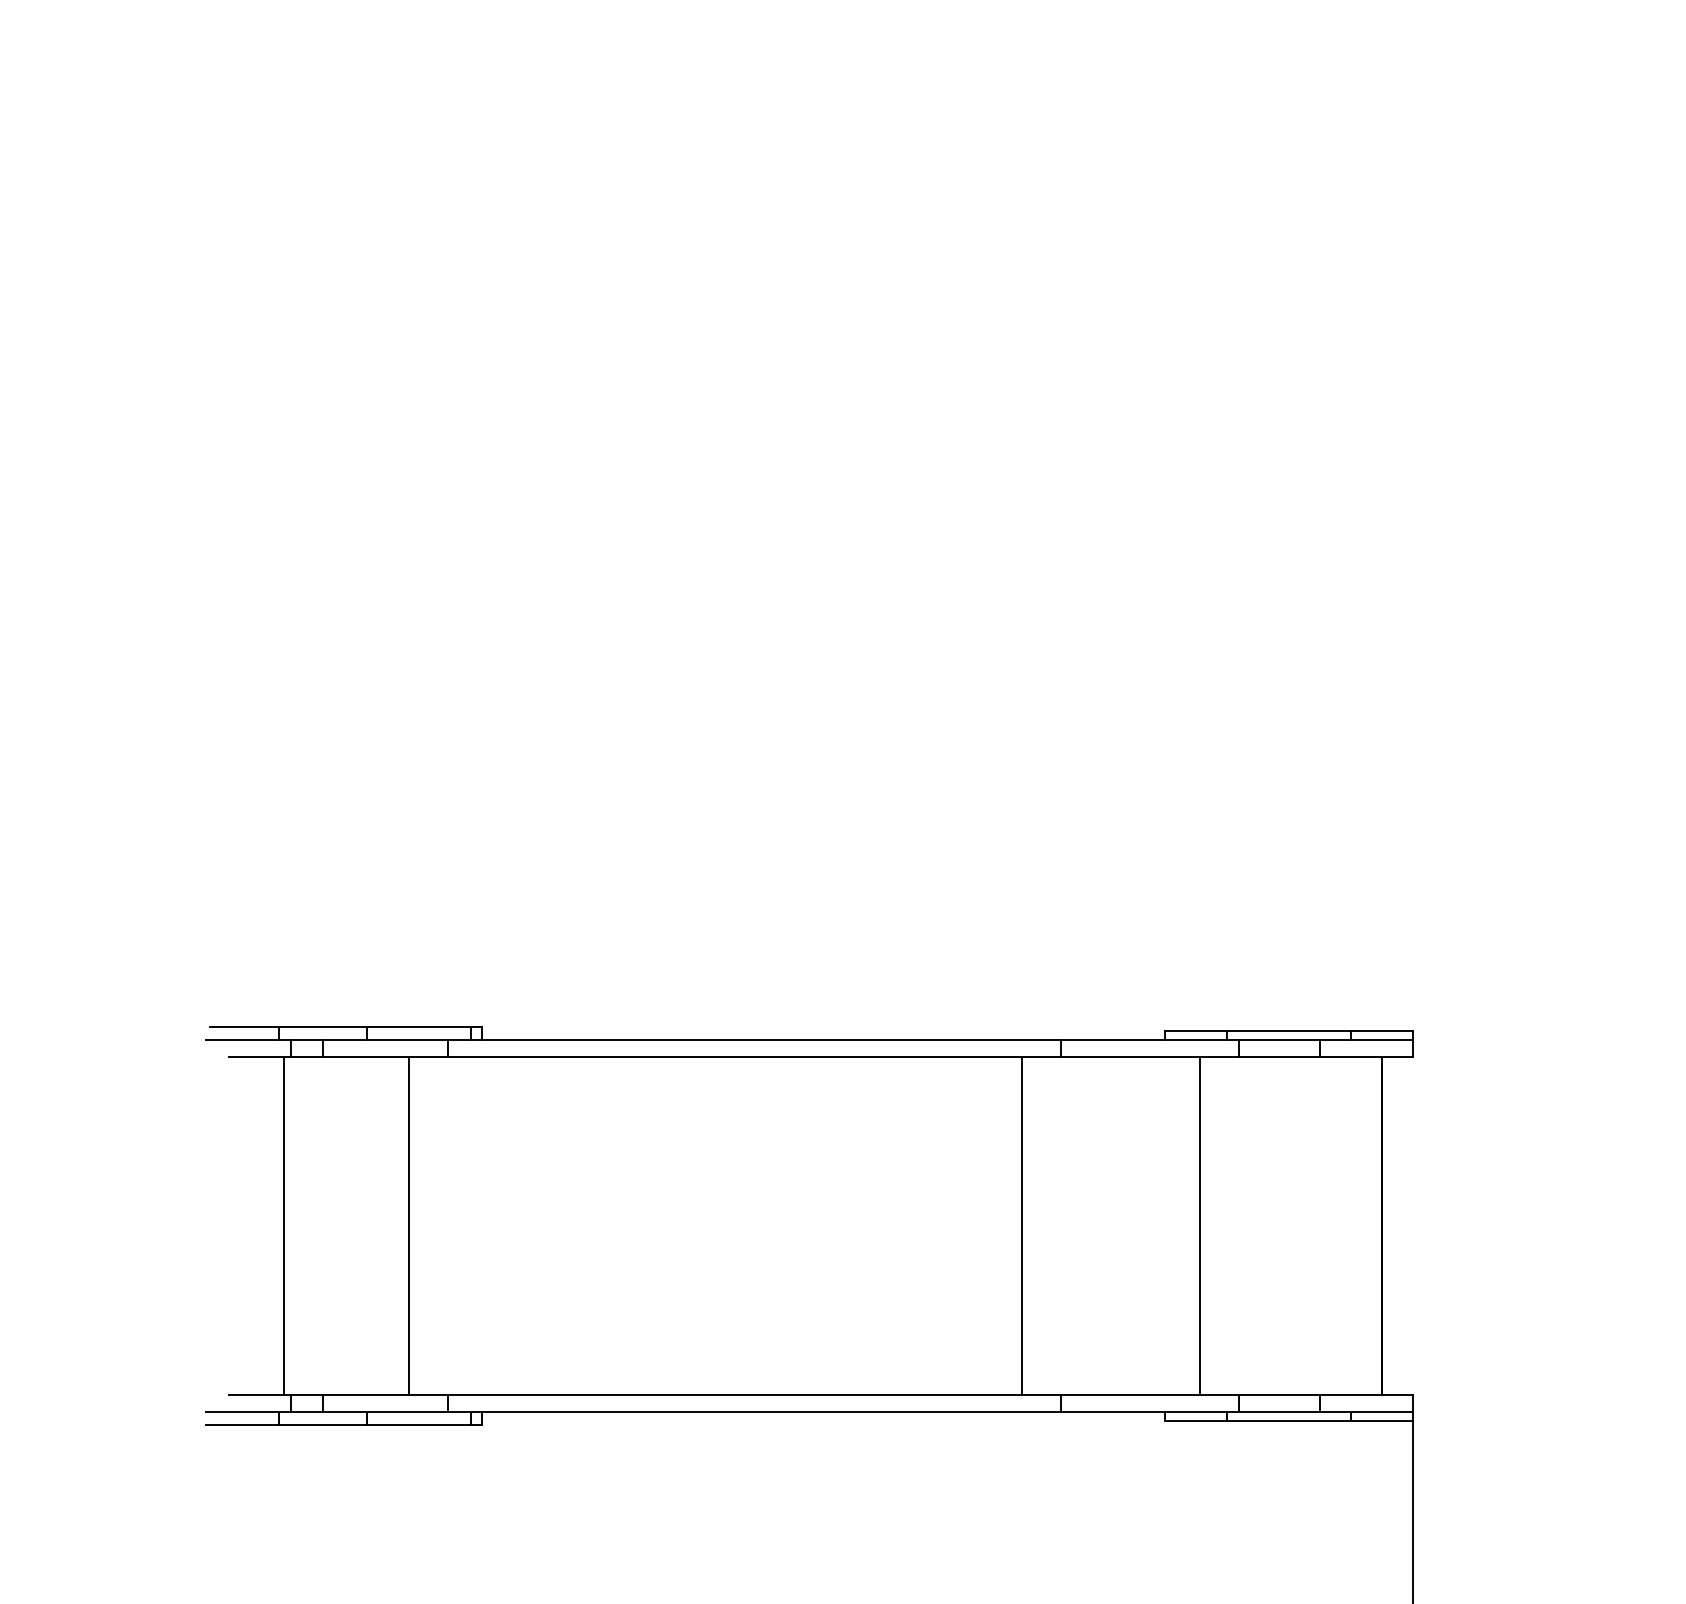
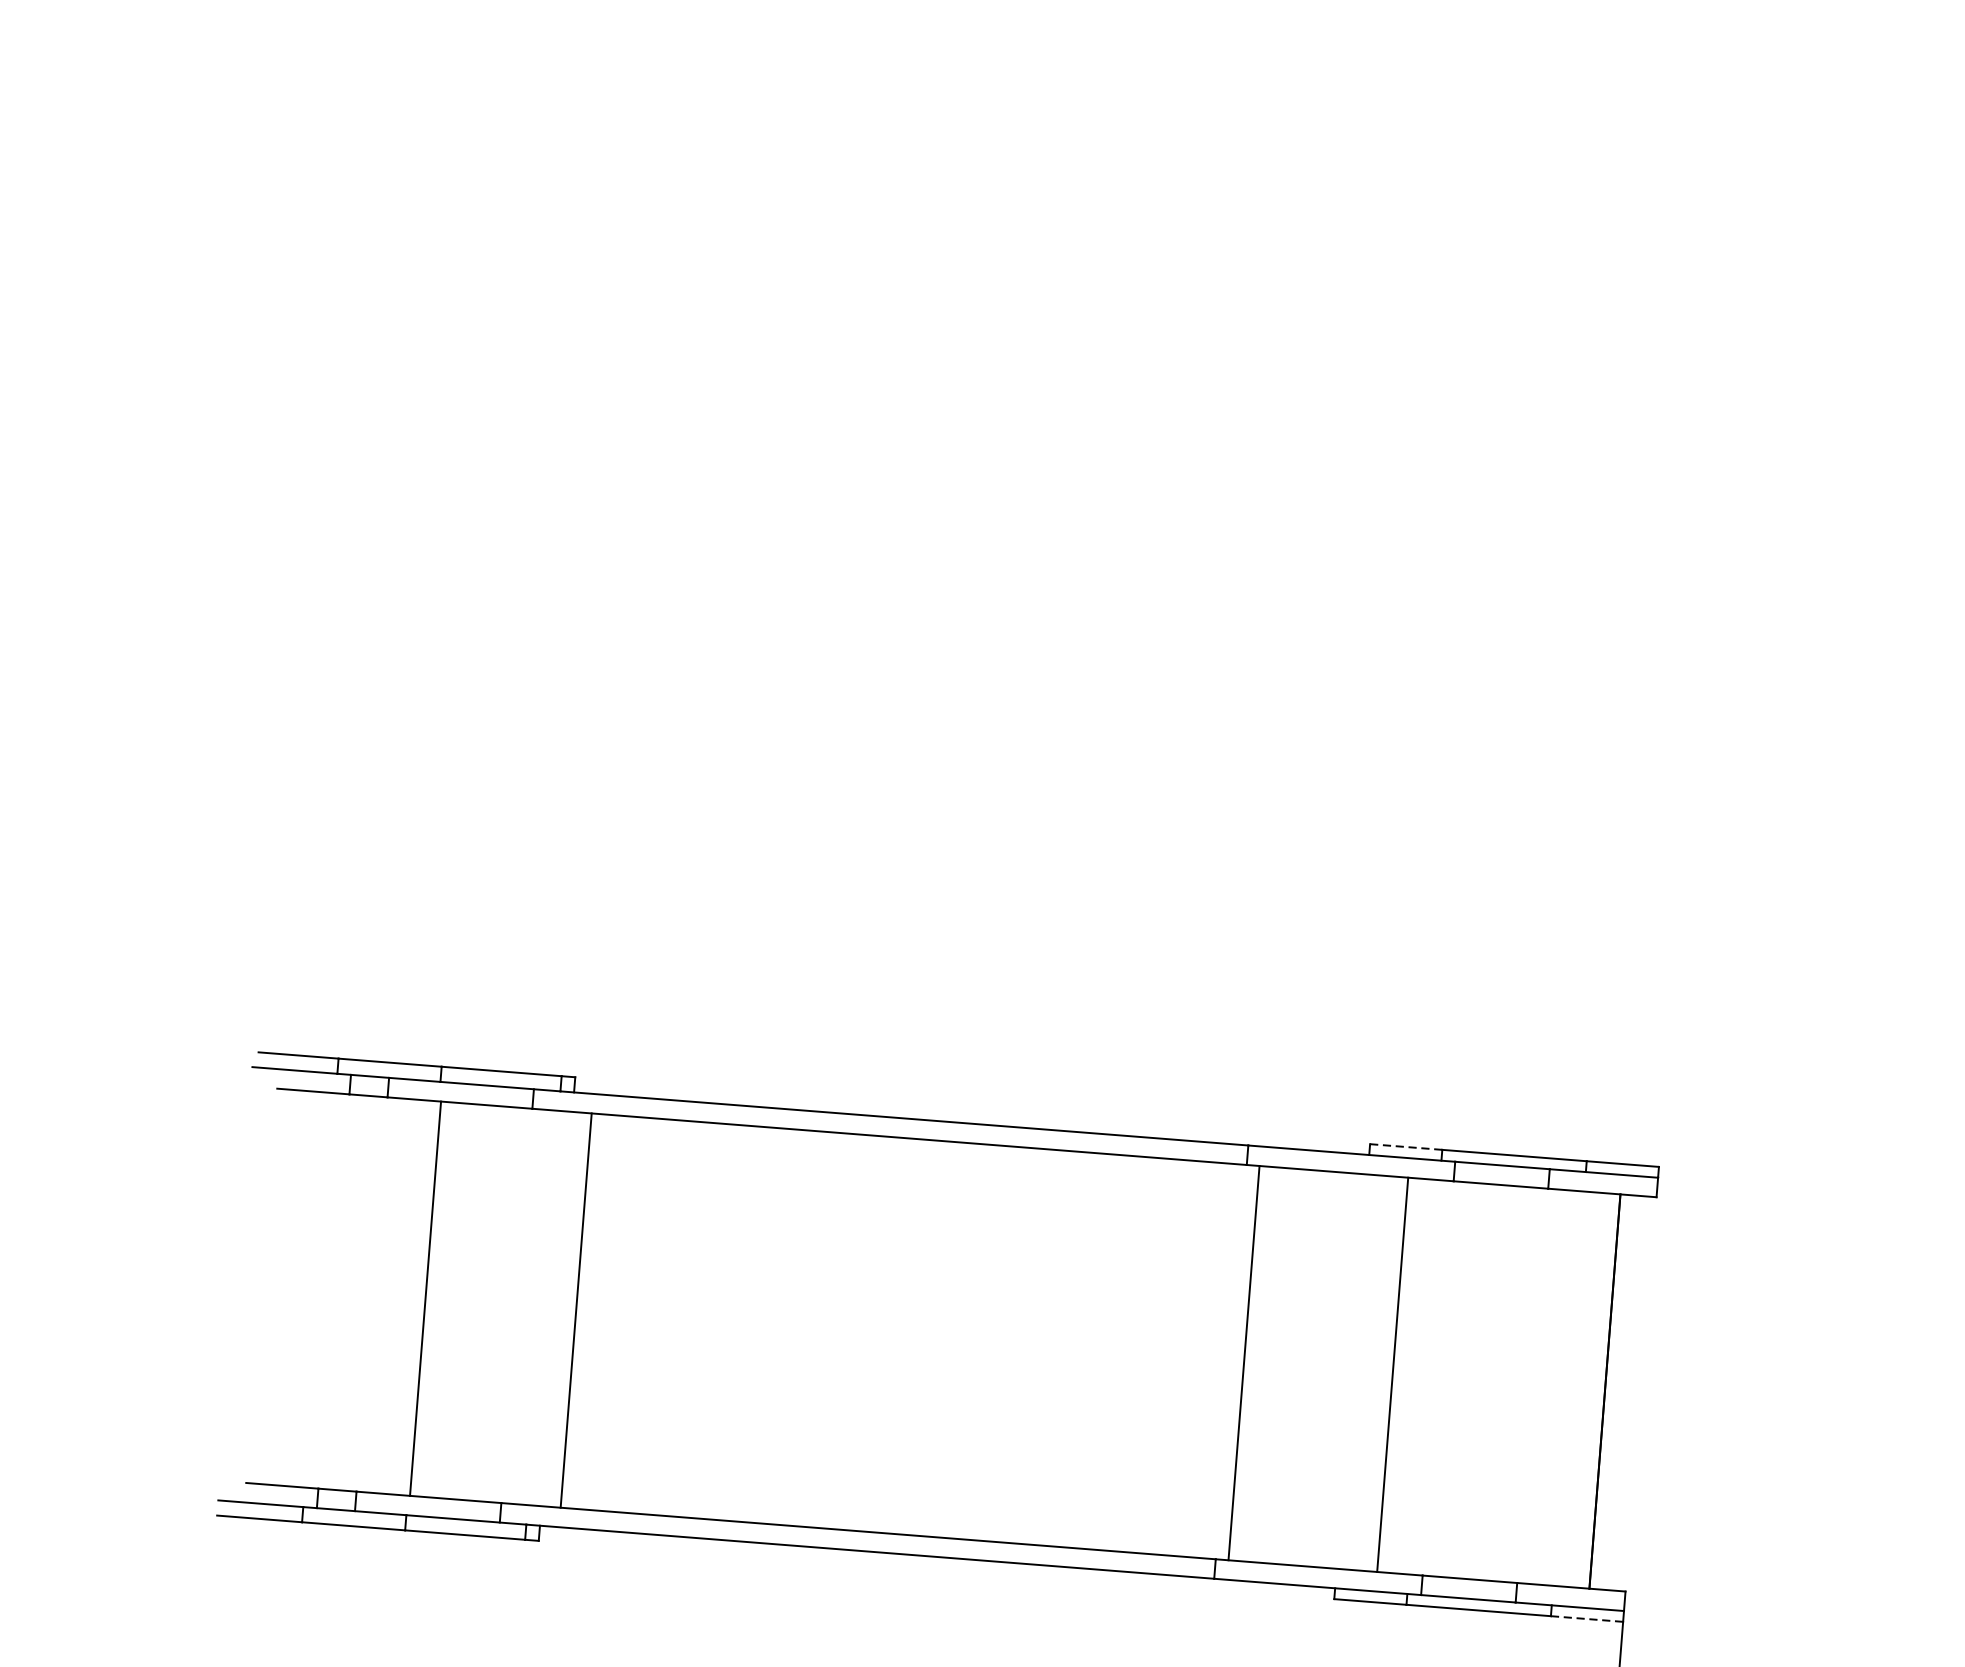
line: (1196, 1030) -> (1406, 1146), solid -> dashed
line: (284, 1225) -> (425, 1298), moved
line: (408, 1225) -> (576, 1310), moved
line: (1022, 1225) -> (1244, 1362), moved
line: (1382, 1421) -> (1587, 1619), solid -> dashed

